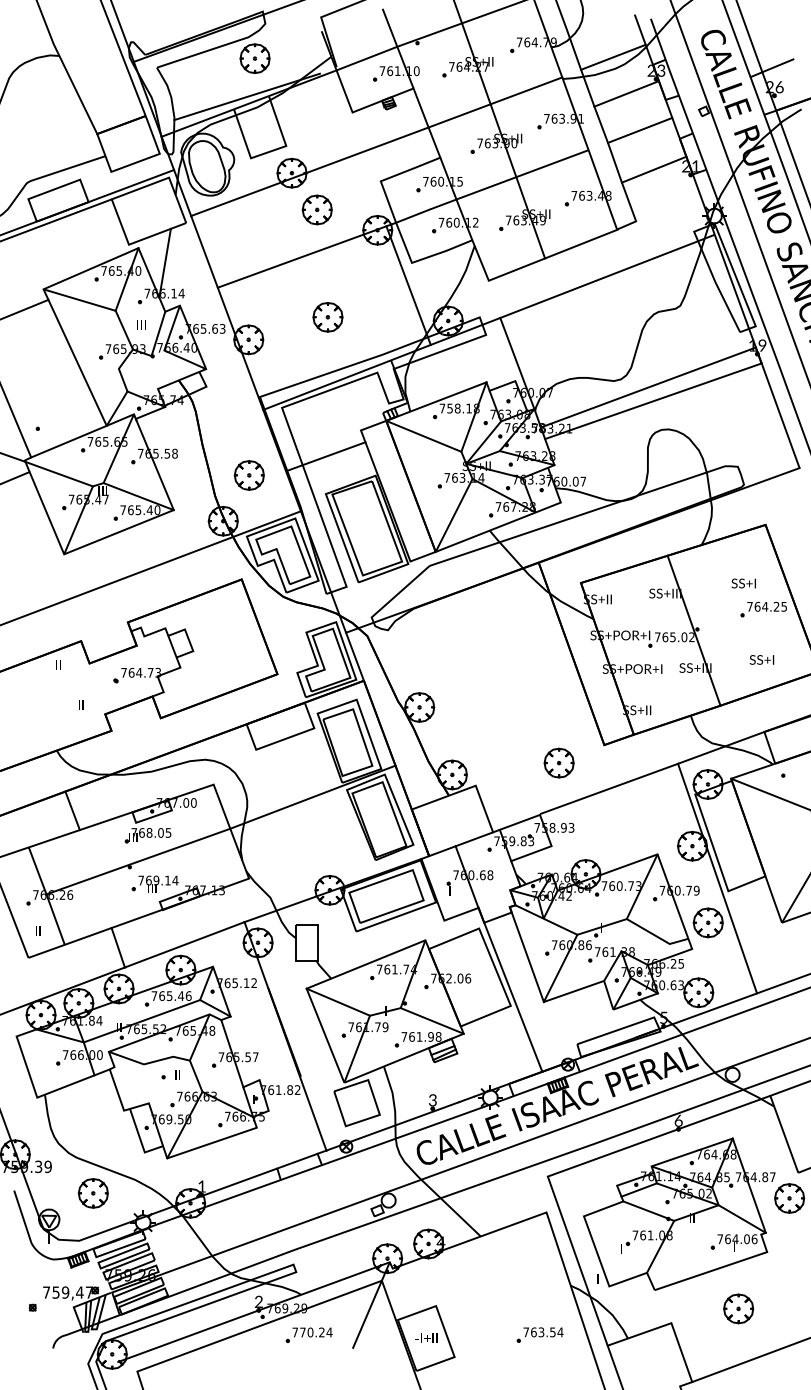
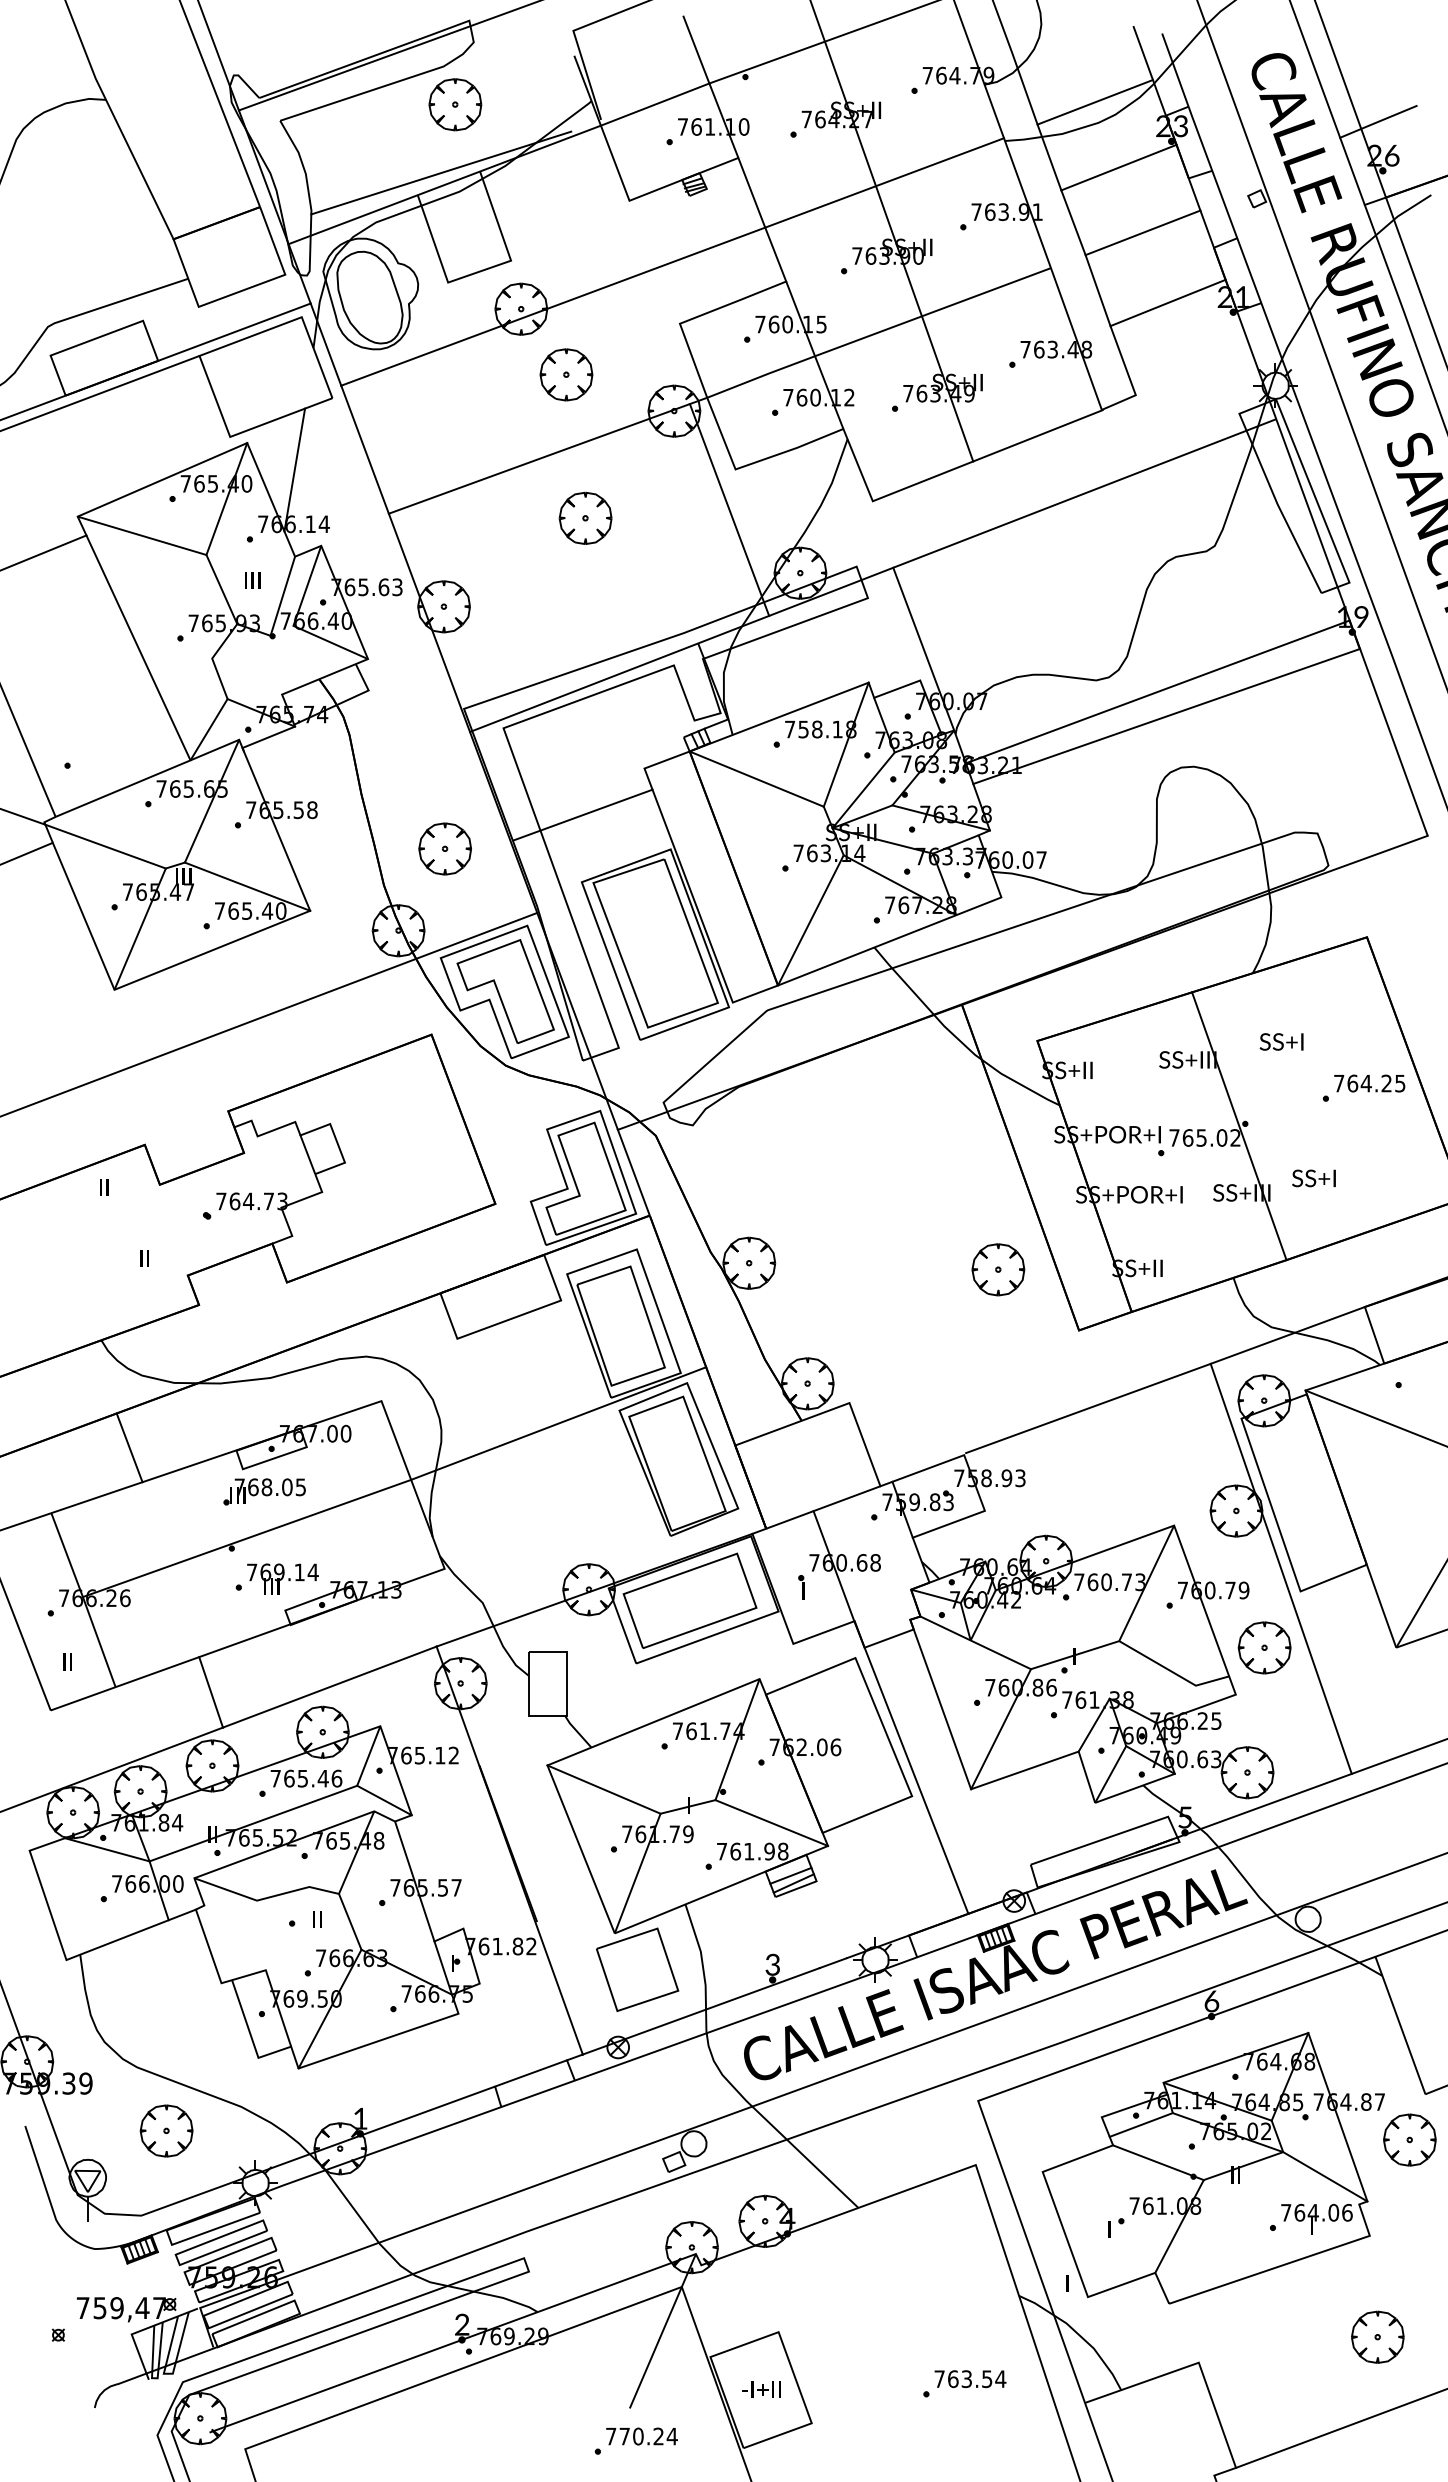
part: (327, 317) -> (584, 518), moved
text: (743, 583) -> (1281, 1041), moved
text: (761, 659) -> (1313, 1177), moved
part: (558, 762) -> (997, 1268), moved
part: (738, 1308) -> (1377, 2336), moved
part: (308, 1335) -> (634, 2441), moved

